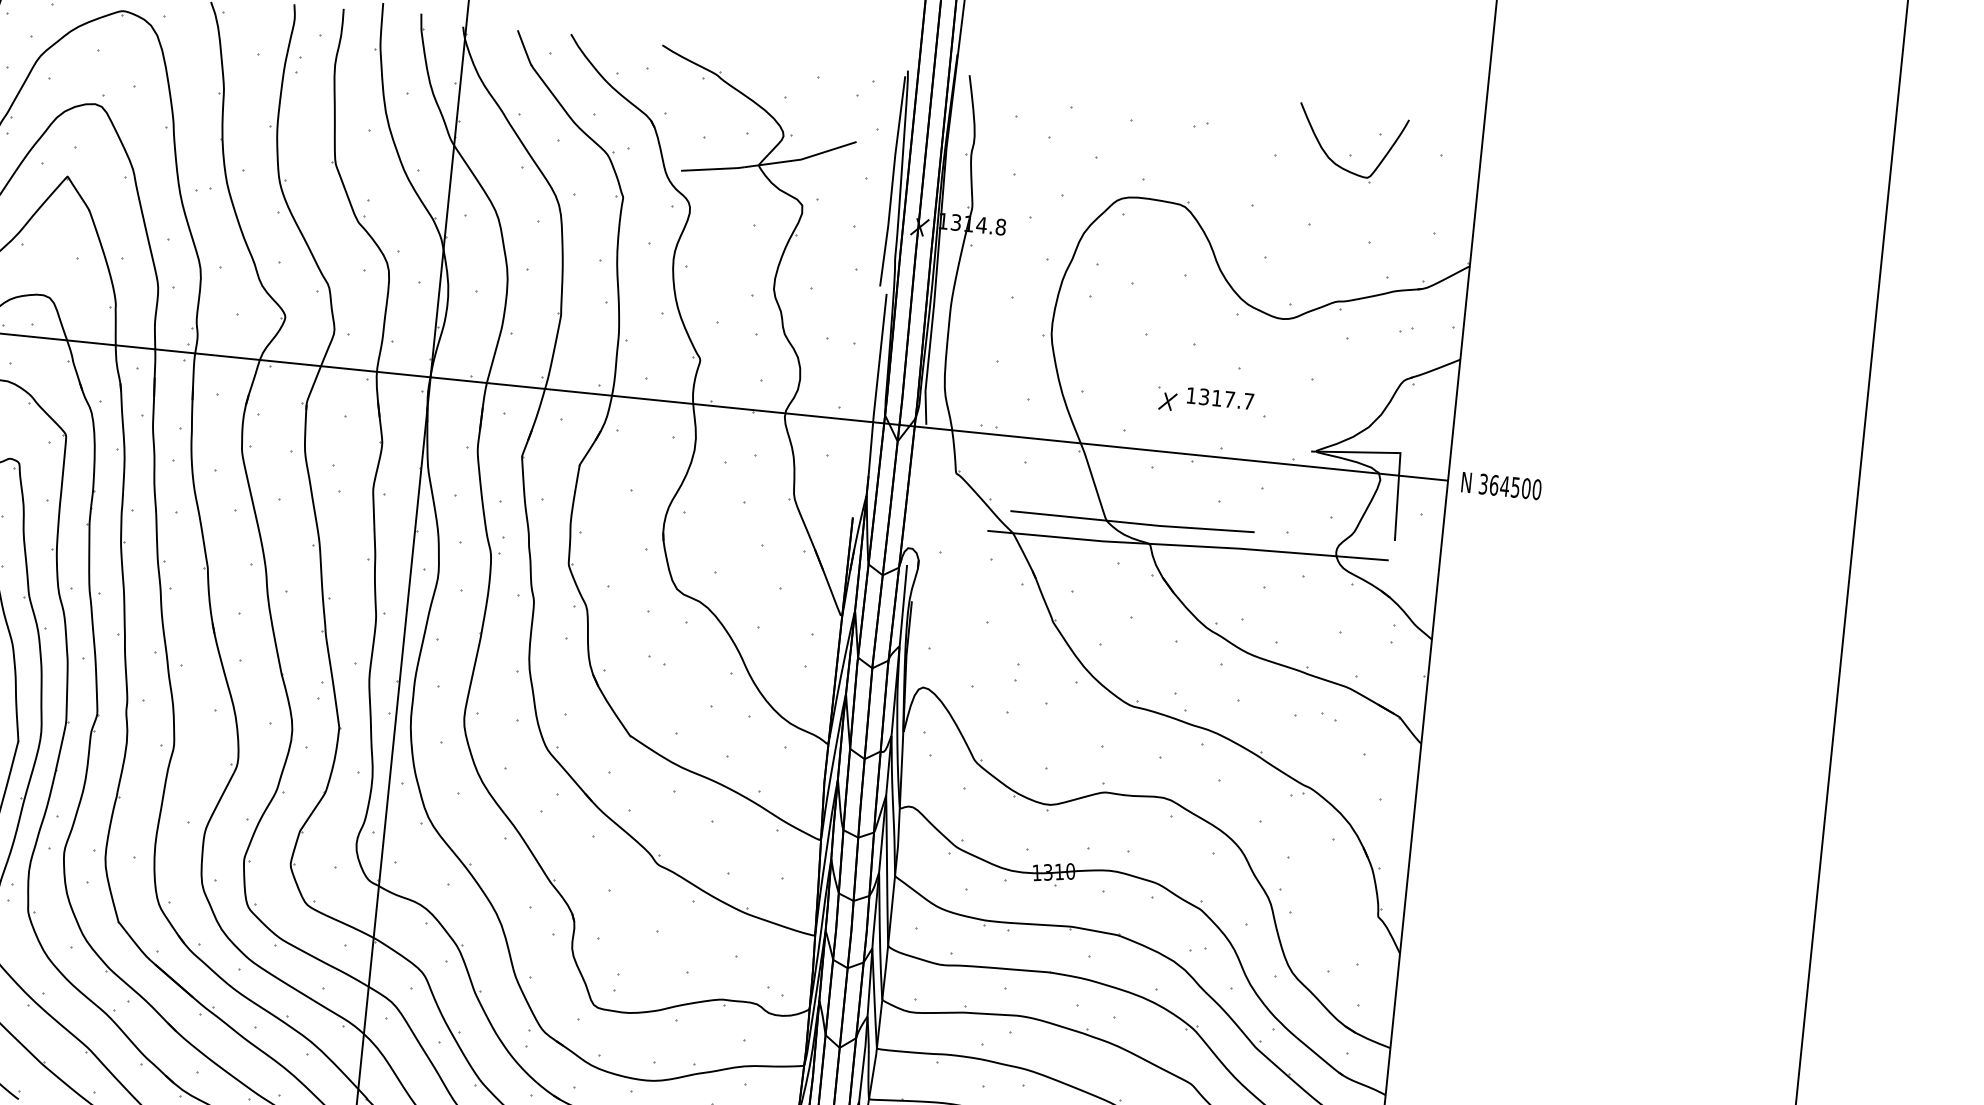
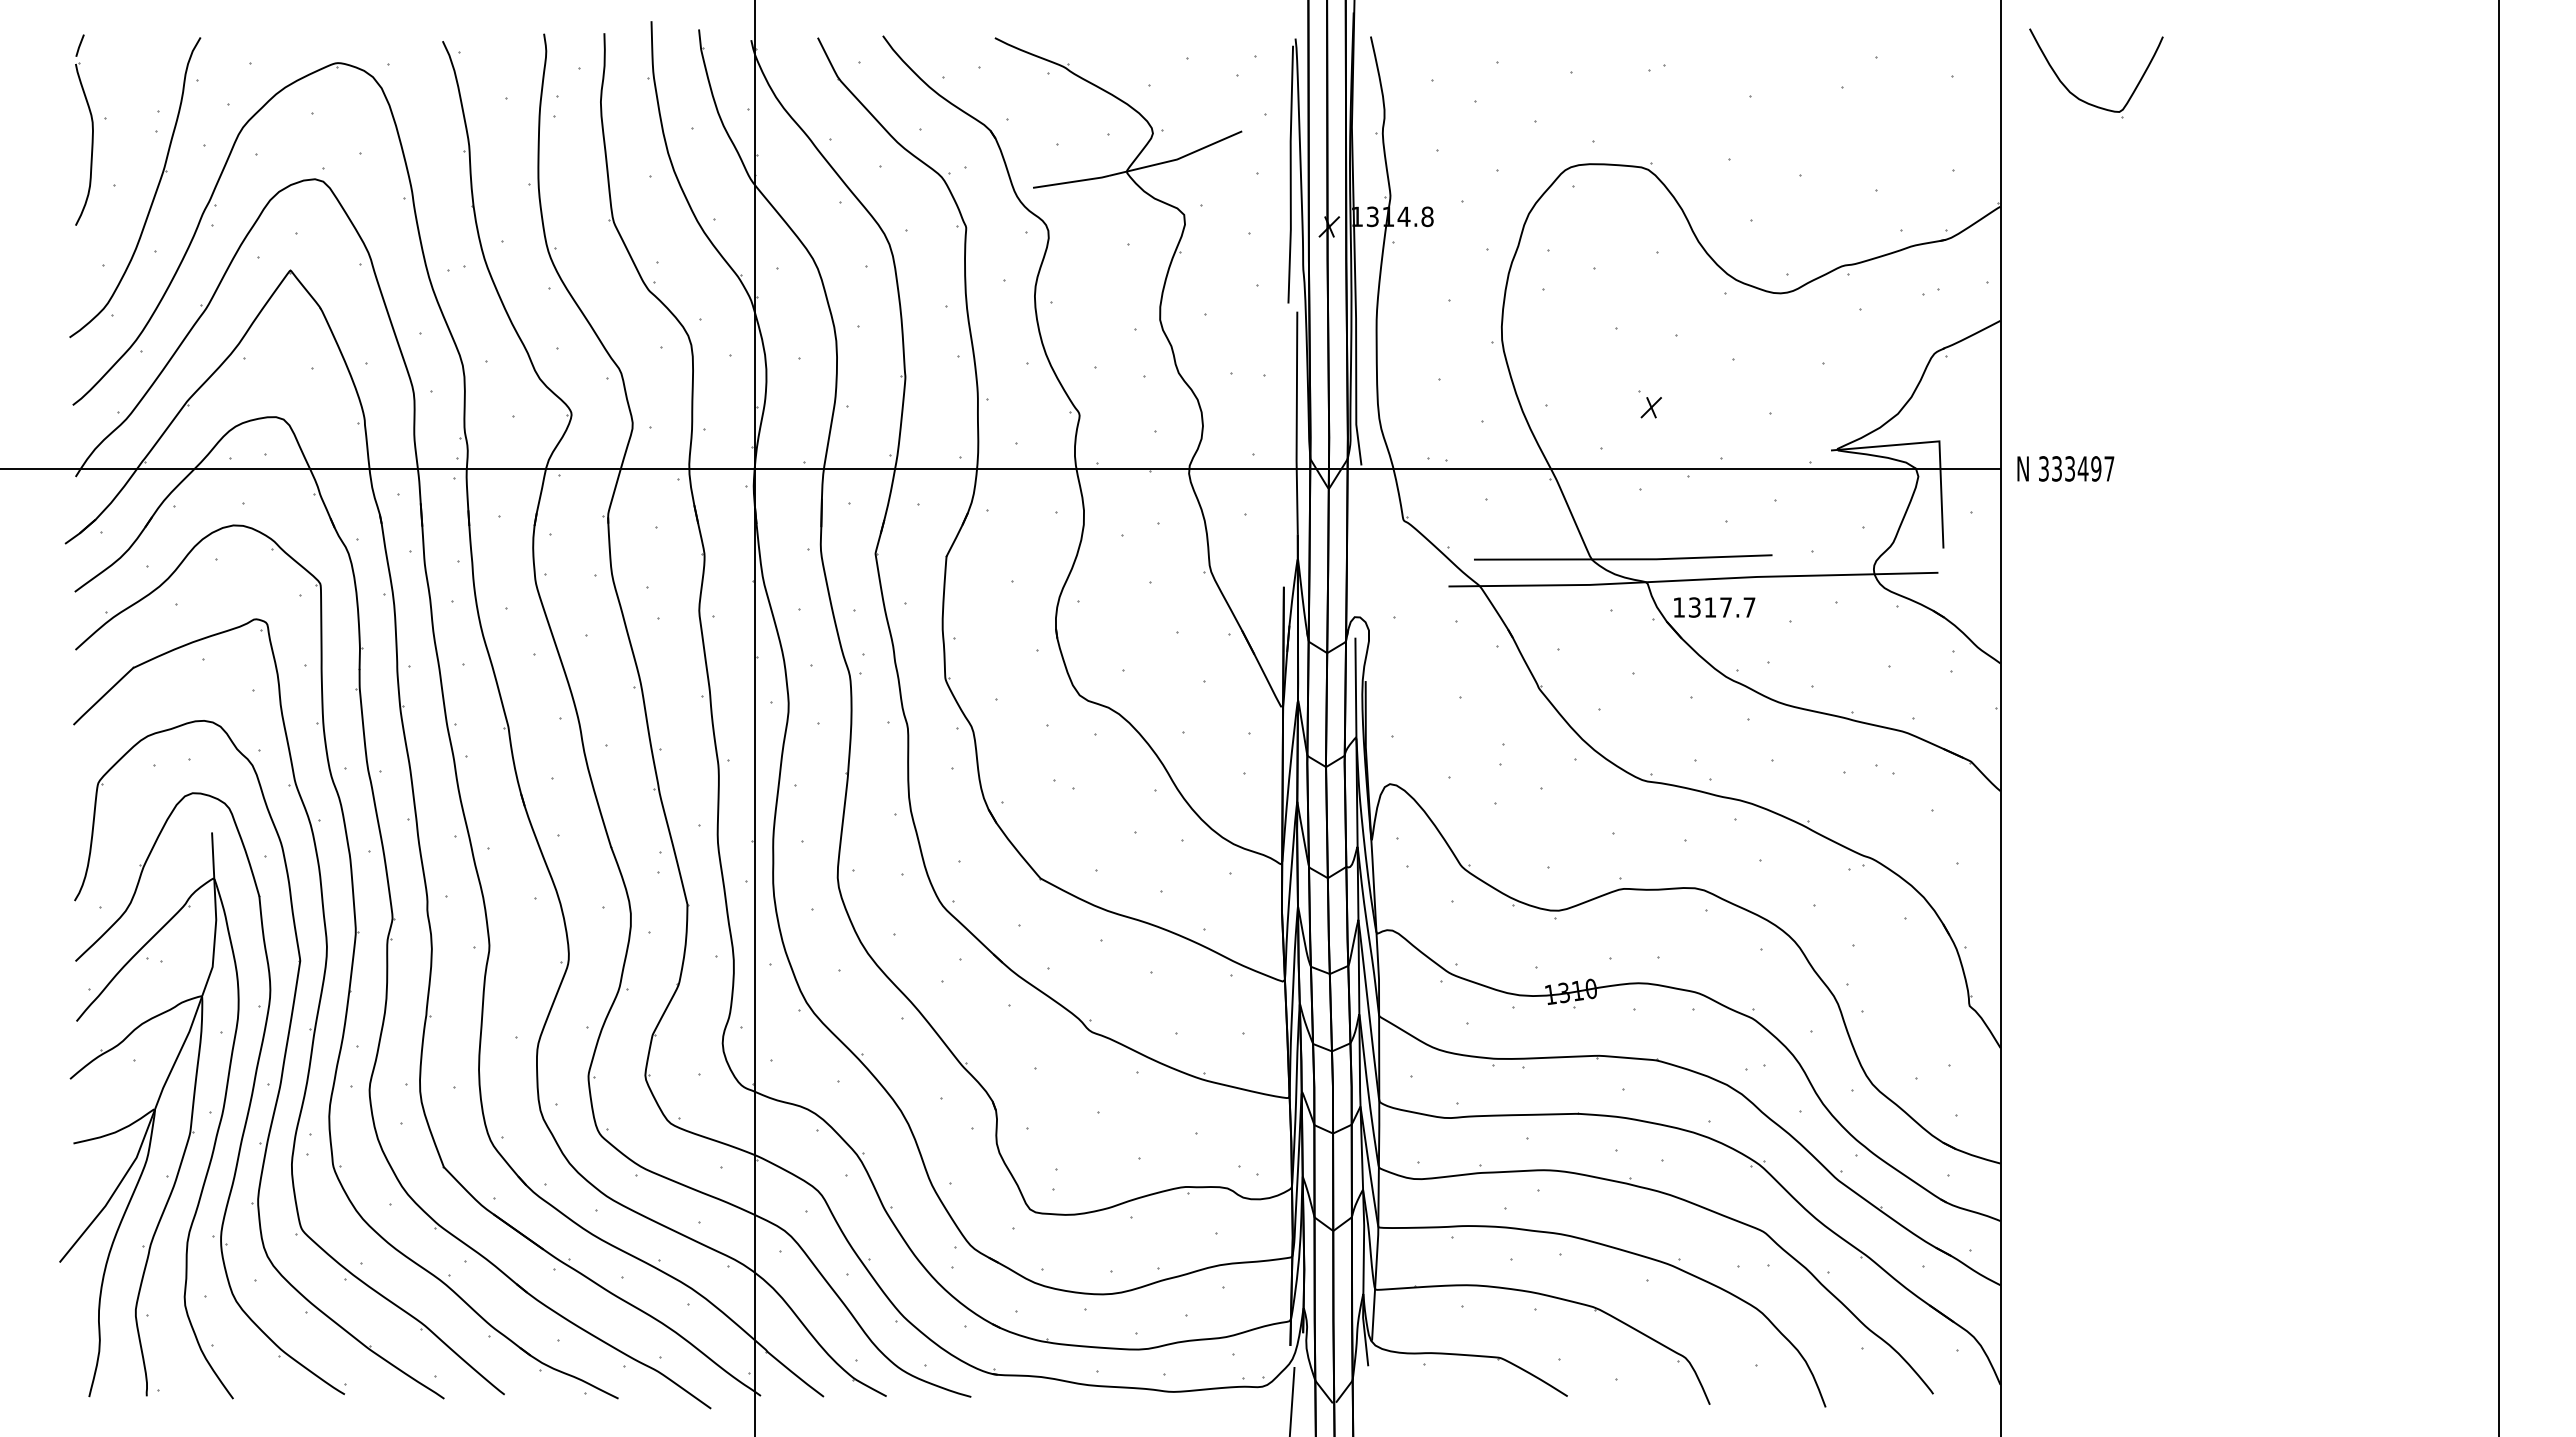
part: (1338, 164) -> (2082, 99), moved
text: (1220, 398) -> (1714, 607), moved
text: (1515, 487) -> (2083, 468), 364500 -> 333497

